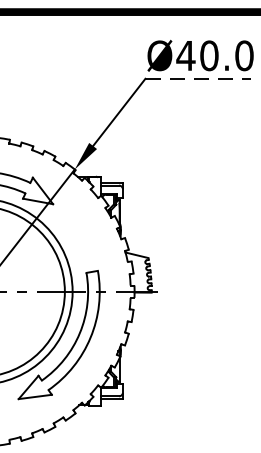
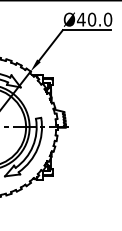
line: (199, 79) -> (87, 30), dashed -> solid

